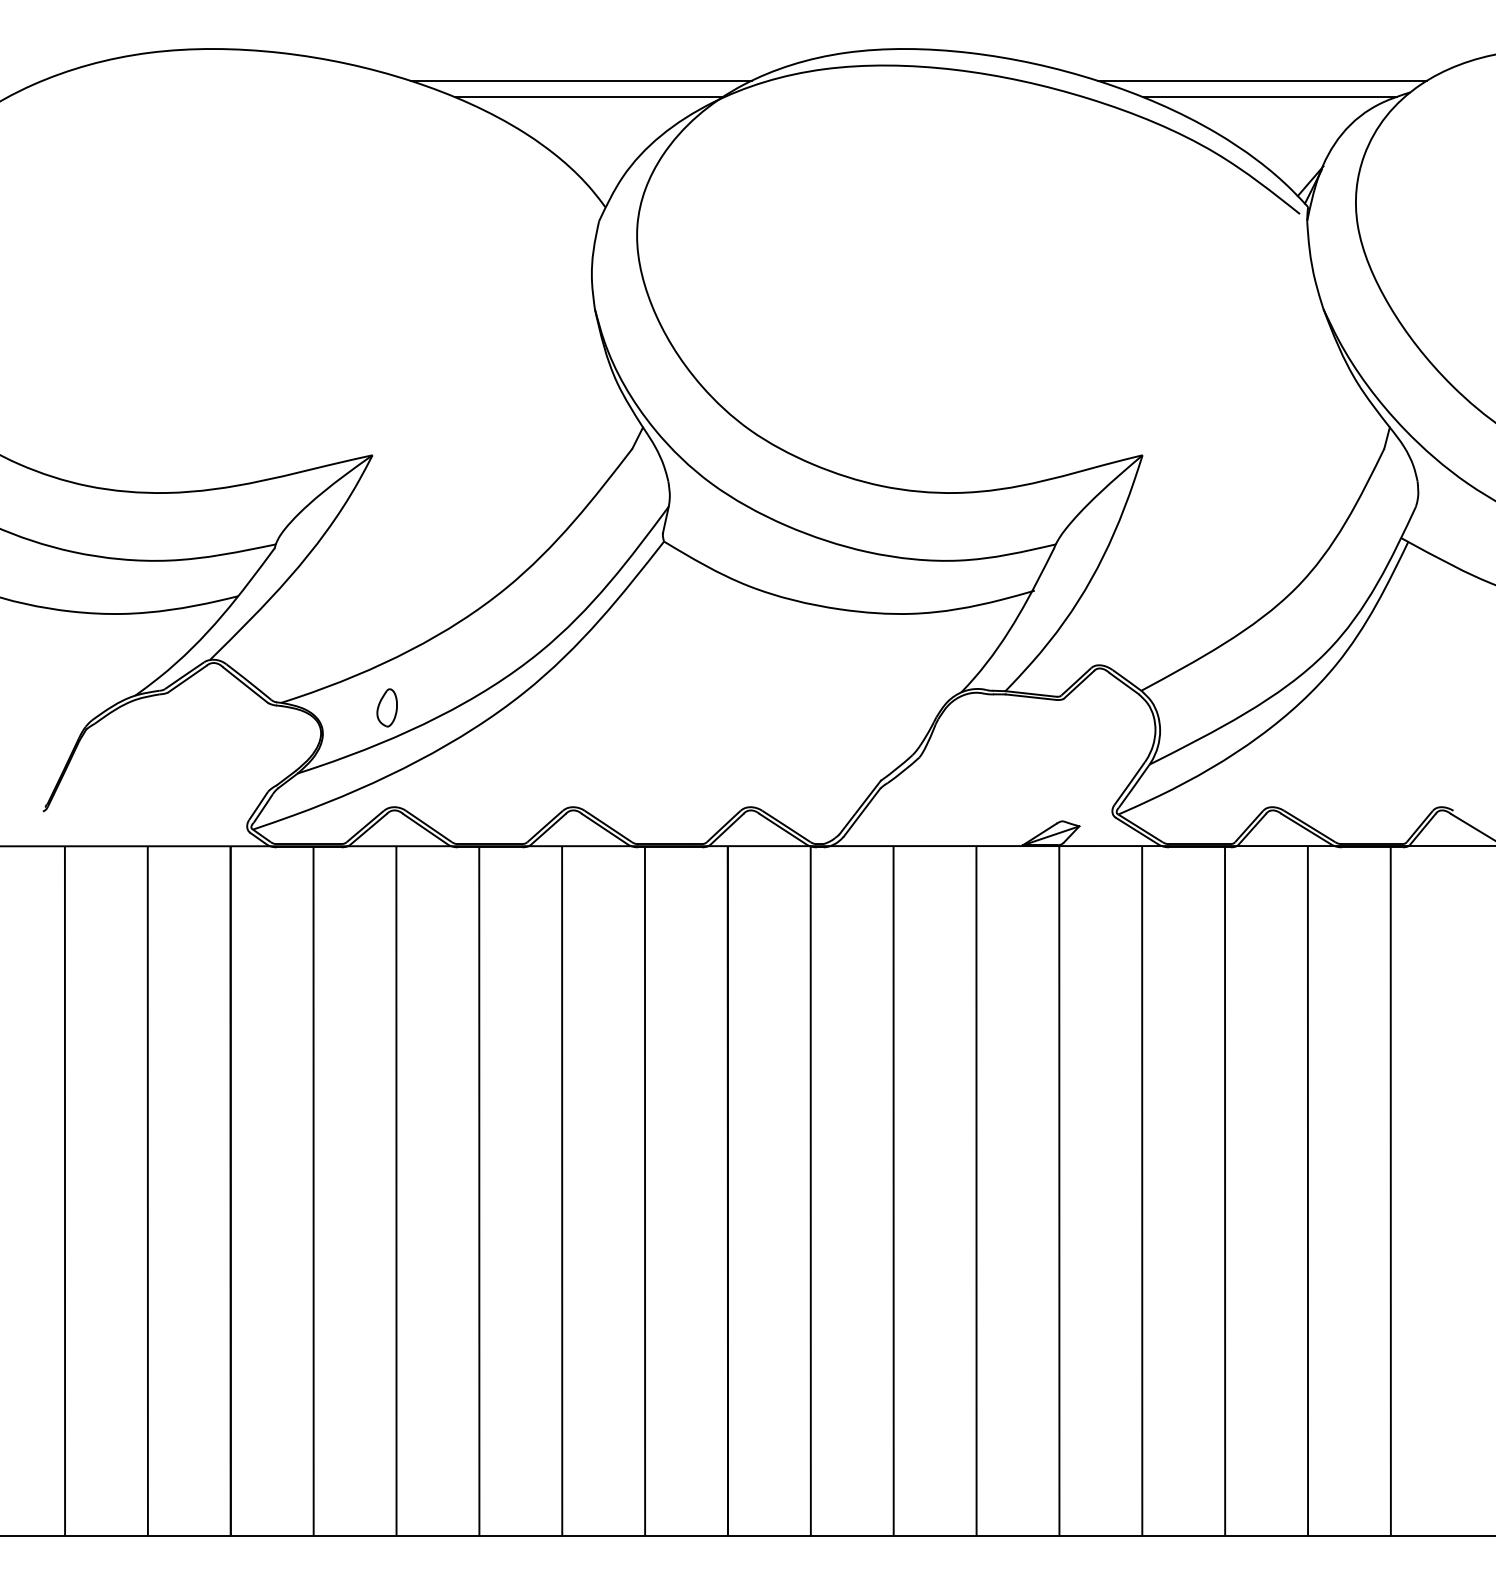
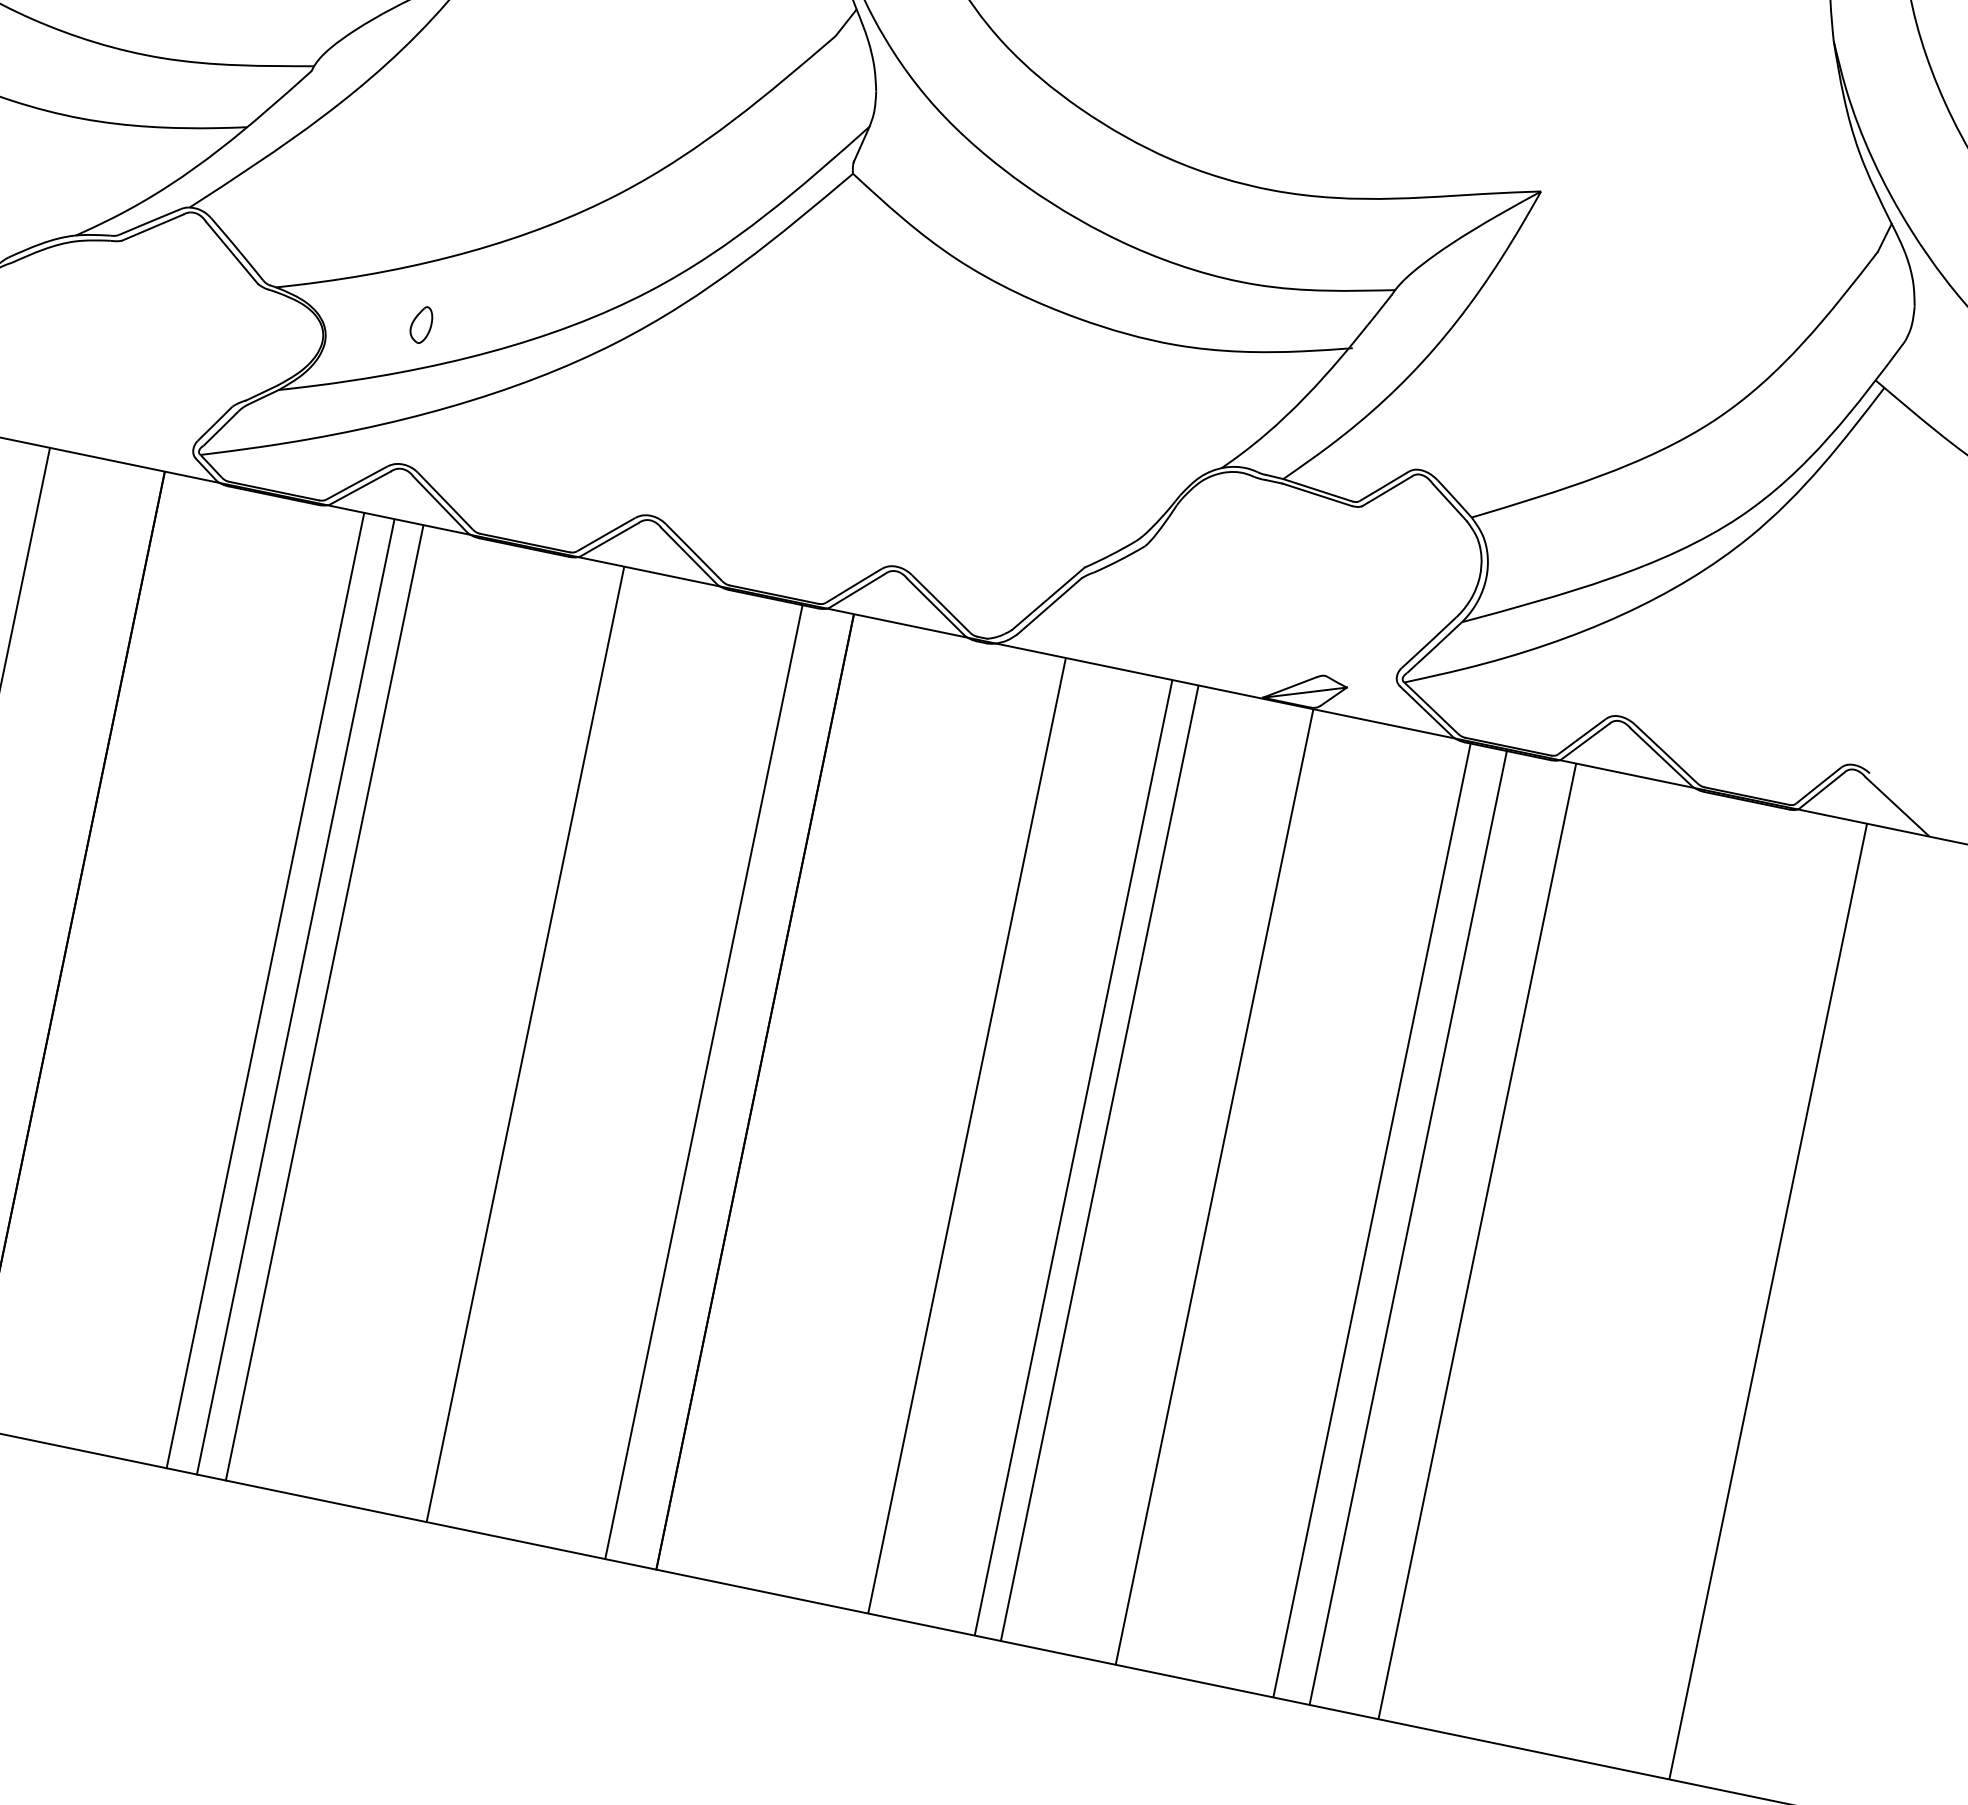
part: (386, 707) -> (420, 324), size x0.7
line: (810, 1190) -> (966, 1135), moved
line: (893, 1190) -> (1073, 1157), moved
line: (1142, 1190) -> (1408, 1226), moved
line: (1225, 1190) -> (1372, 1219), moved
line: (1307, 1190) -> (1476, 1240), moved
line: (1390, 1190) -> (1767, 1301), moved
line: (313, 1191) -> (265, 991), moved
line: (479, 1191) -> (324, 1003), moved
line: (644, 1191) -> (703, 1082), moved

